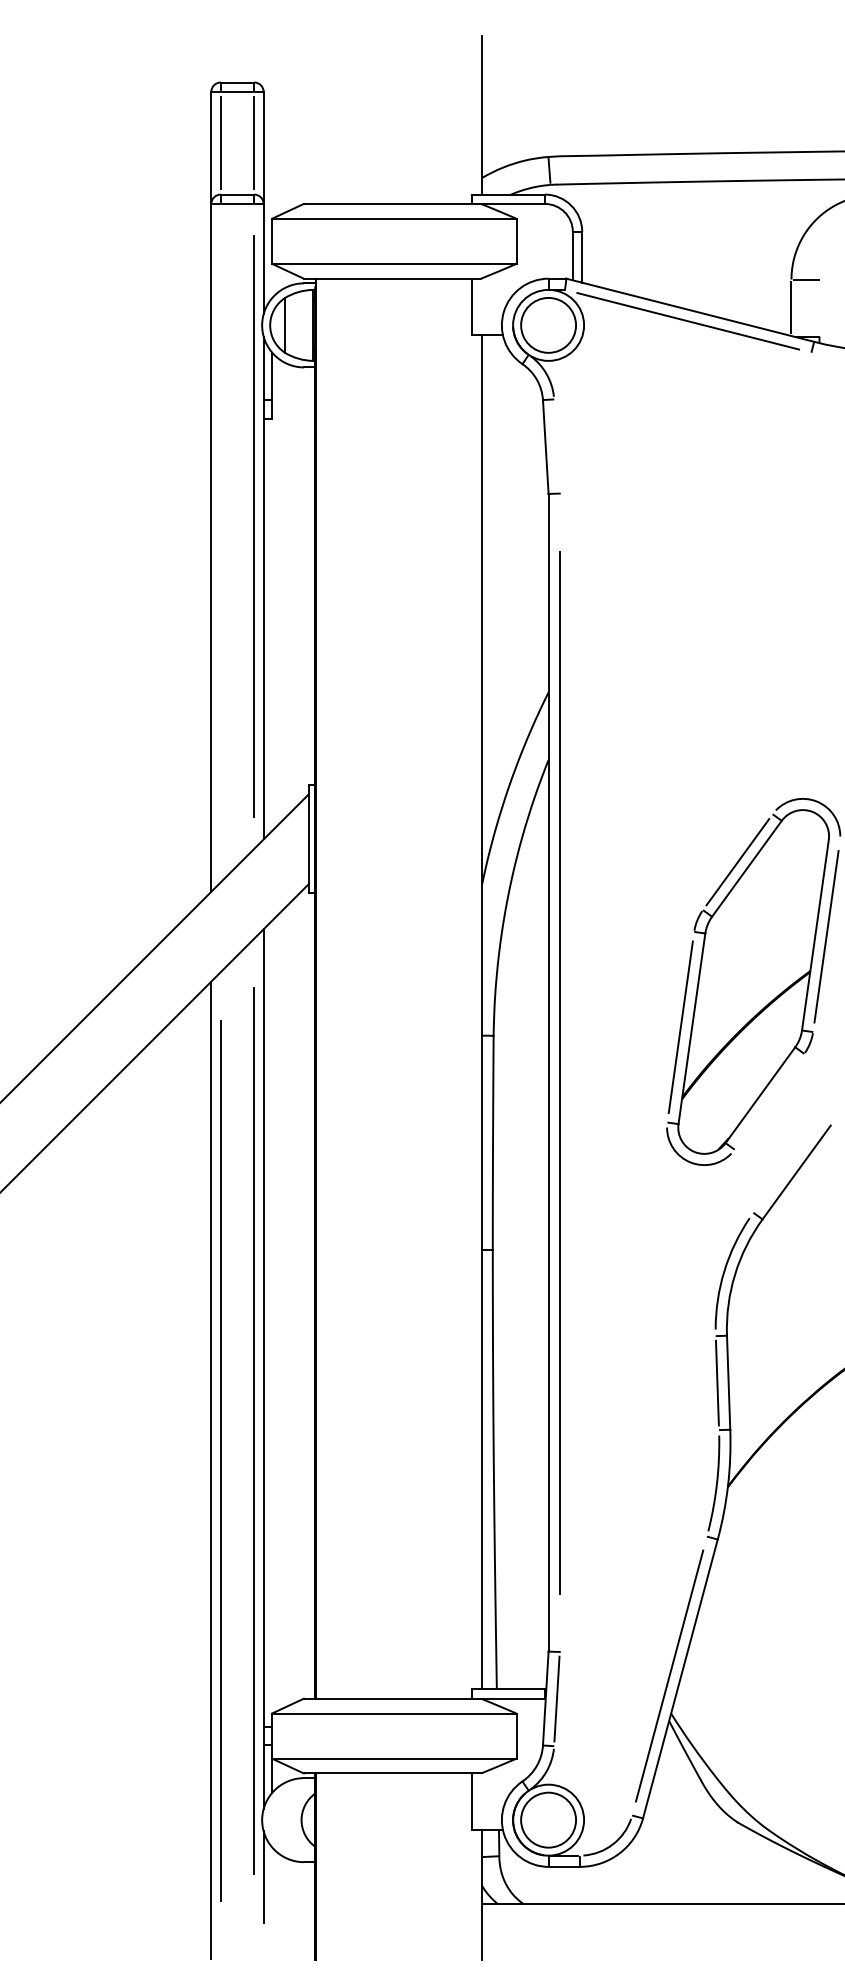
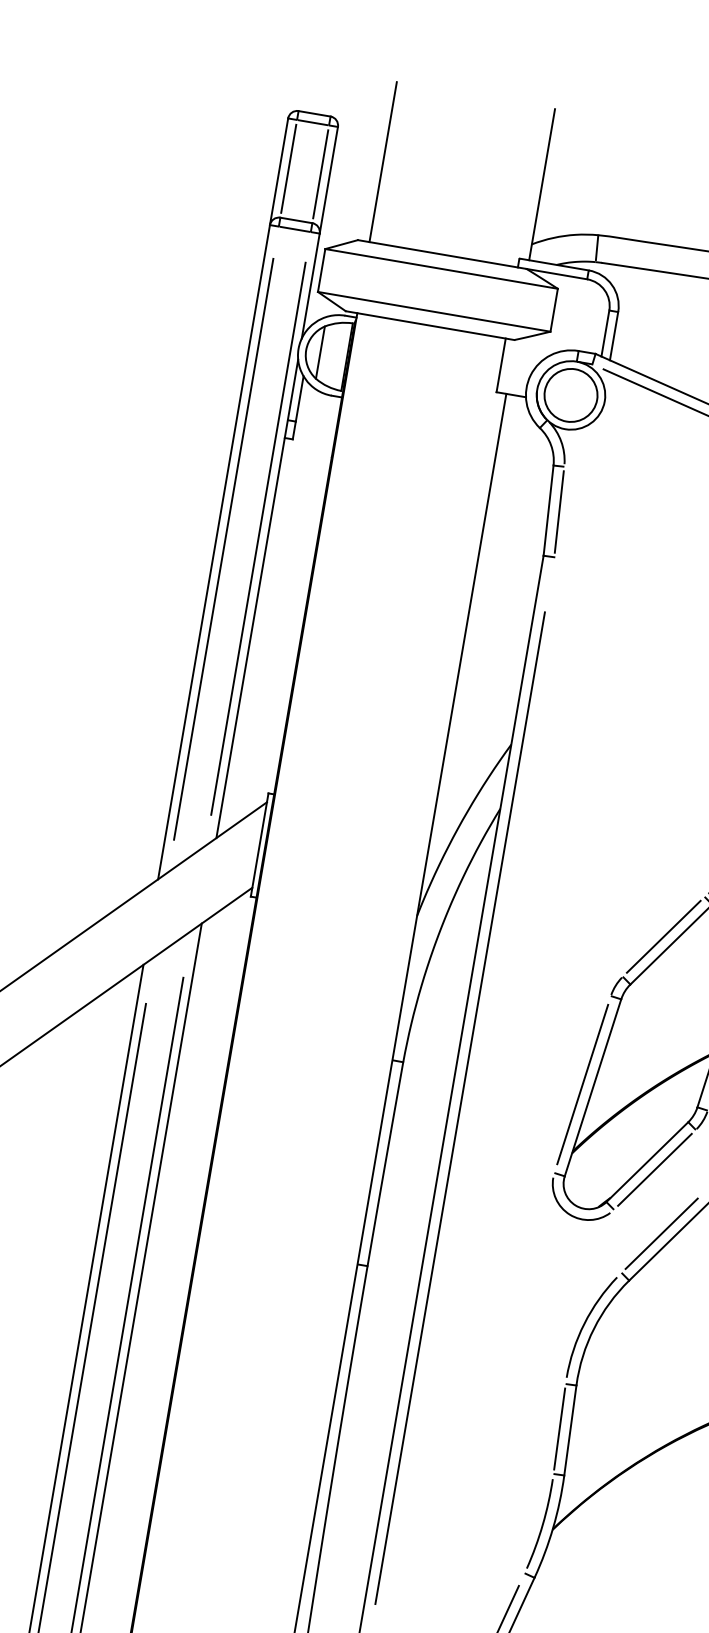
line: (315, 119) -> (382, 161), added
line: (556, 446) -> (558, 511), added
line: (220, 542) -> (223, 548), added
line: (769, 1101) -> (654, 1169), added
line: (787, 1165) -> (661, 1233), added

